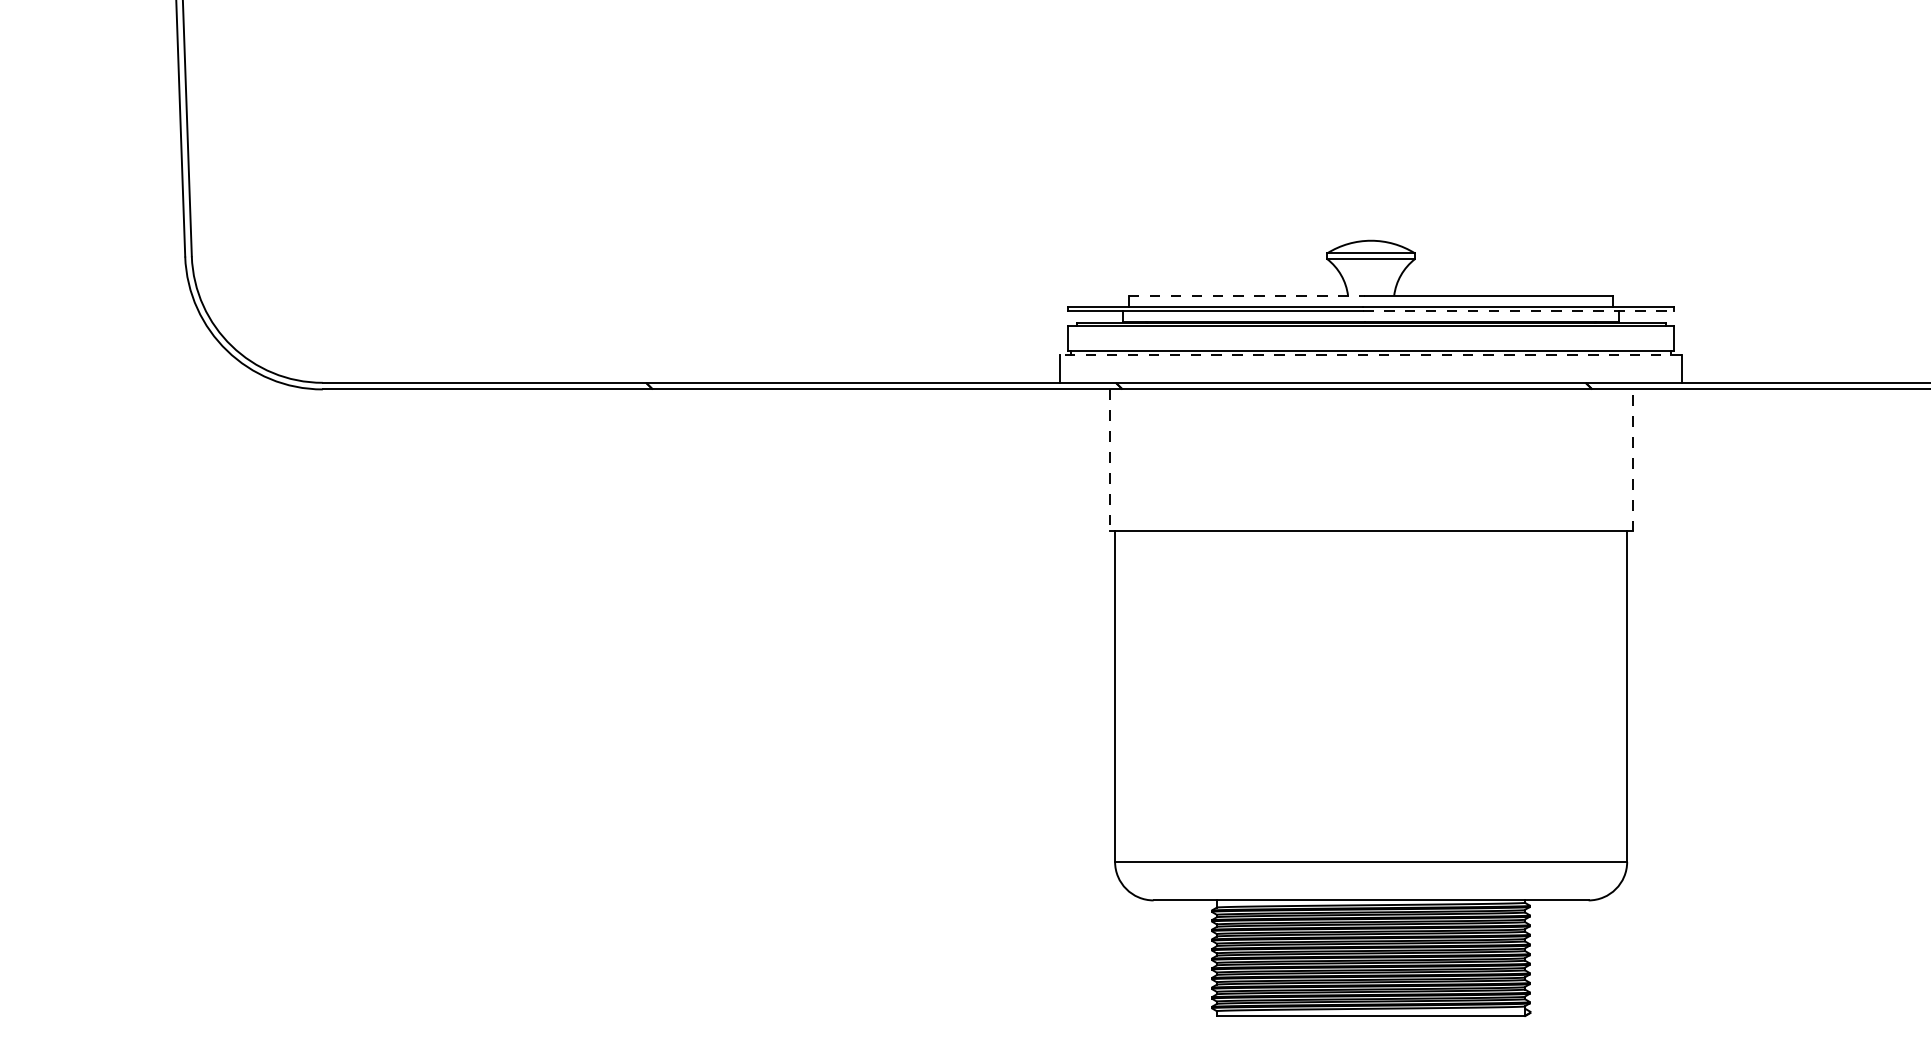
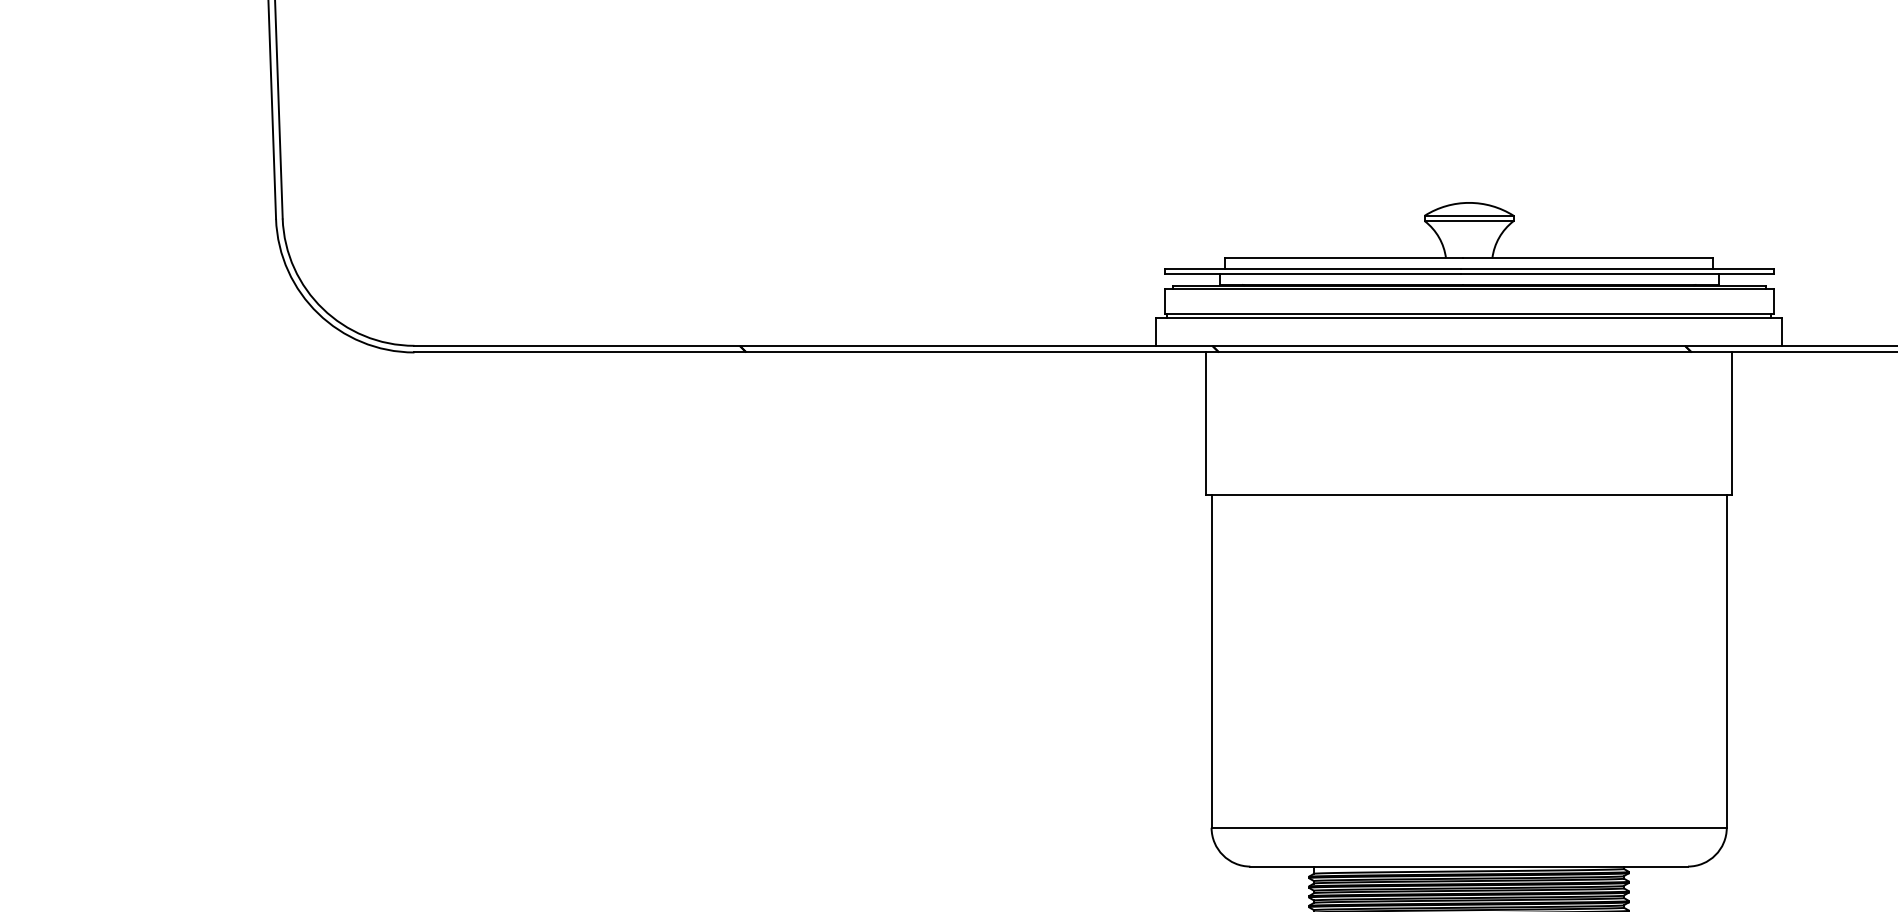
line: (1246, 295) -> (1343, 257), dashed -> solid
line: (1519, 311) -> (1618, 274), dashed -> solid
line: (1370, 355) -> (1468, 318), dashed -> solid
line: (1632, 459) -> (1732, 422), dashed -> solid
line: (1109, 460) -> (1205, 423), dashed -> solid

